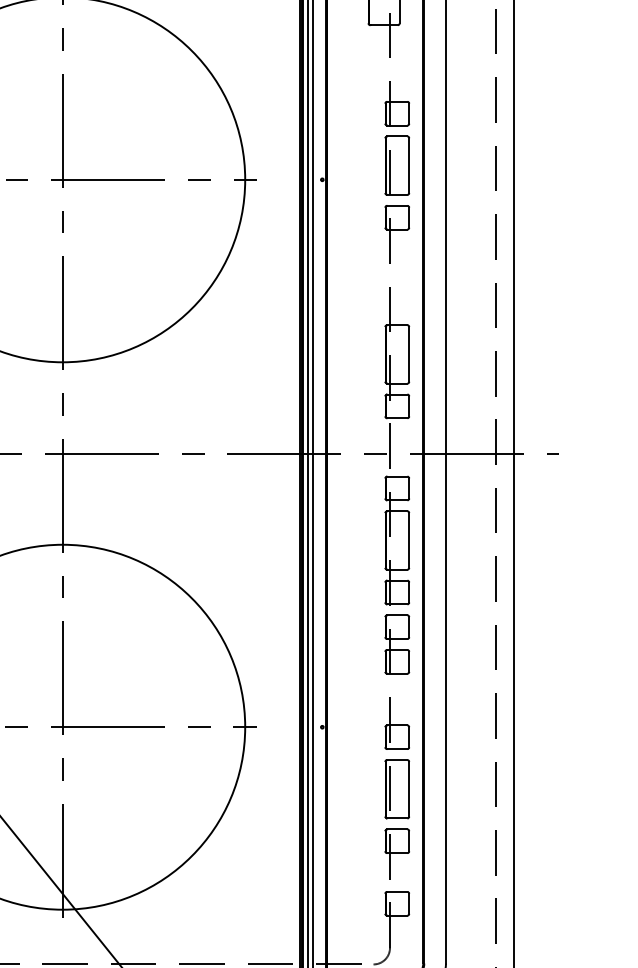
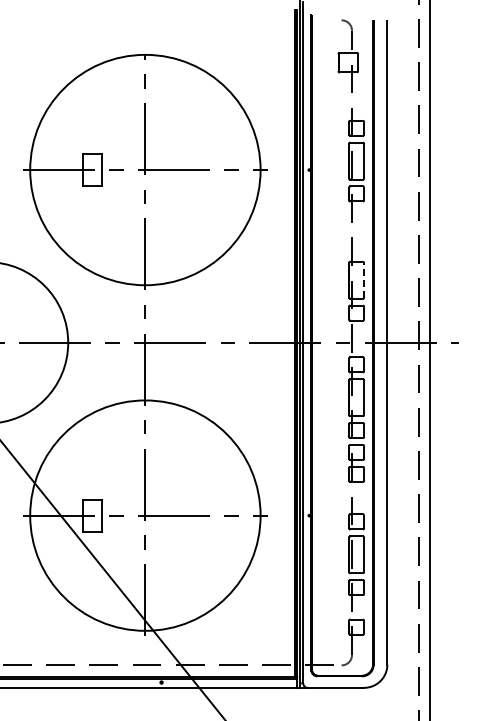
line: (409, 353) -> (364, 279), solid -> dashed

